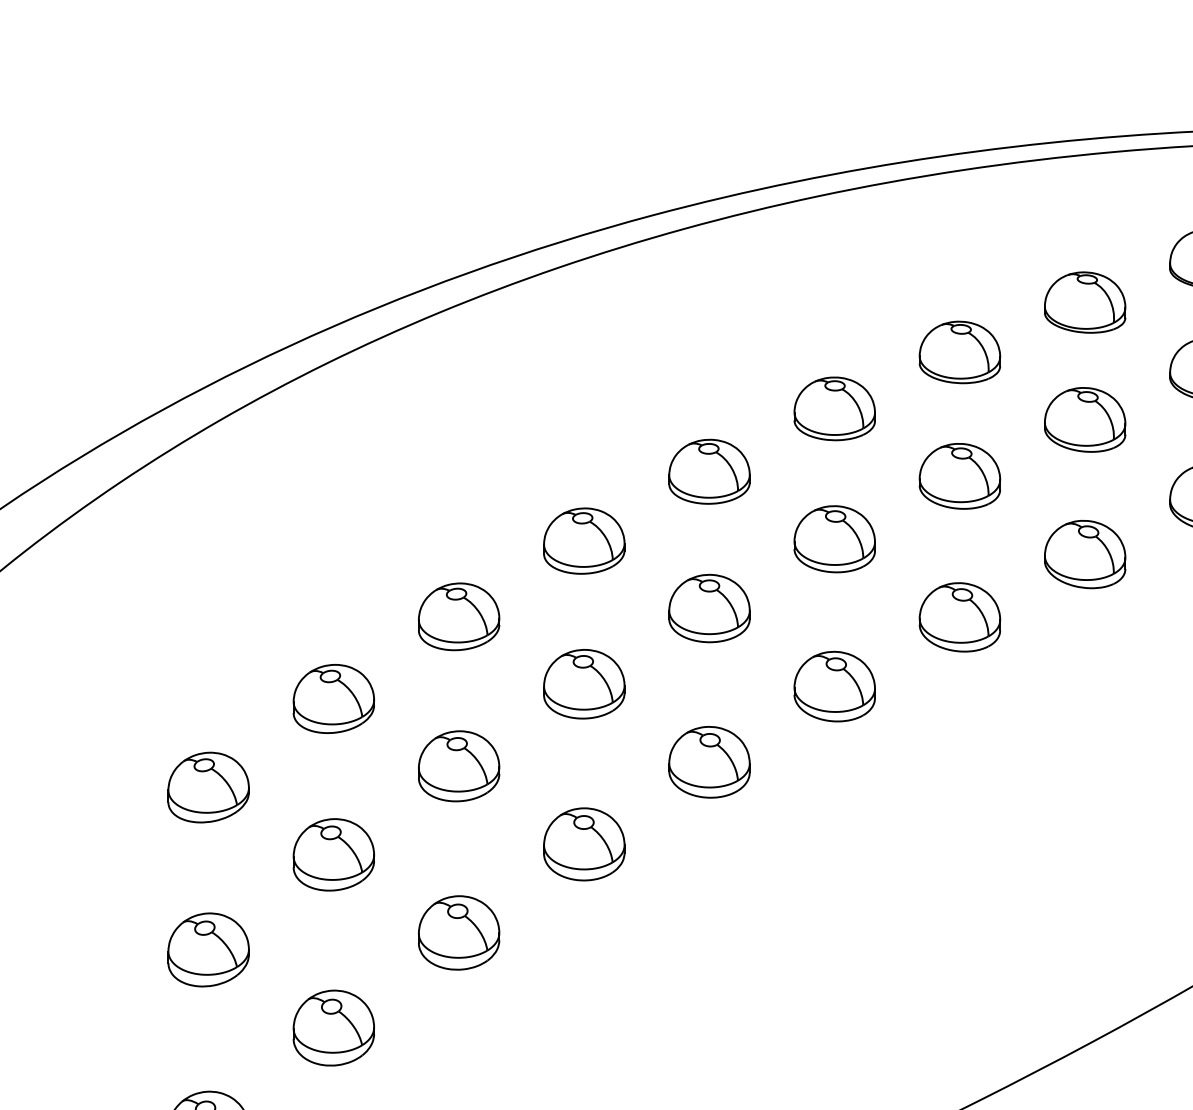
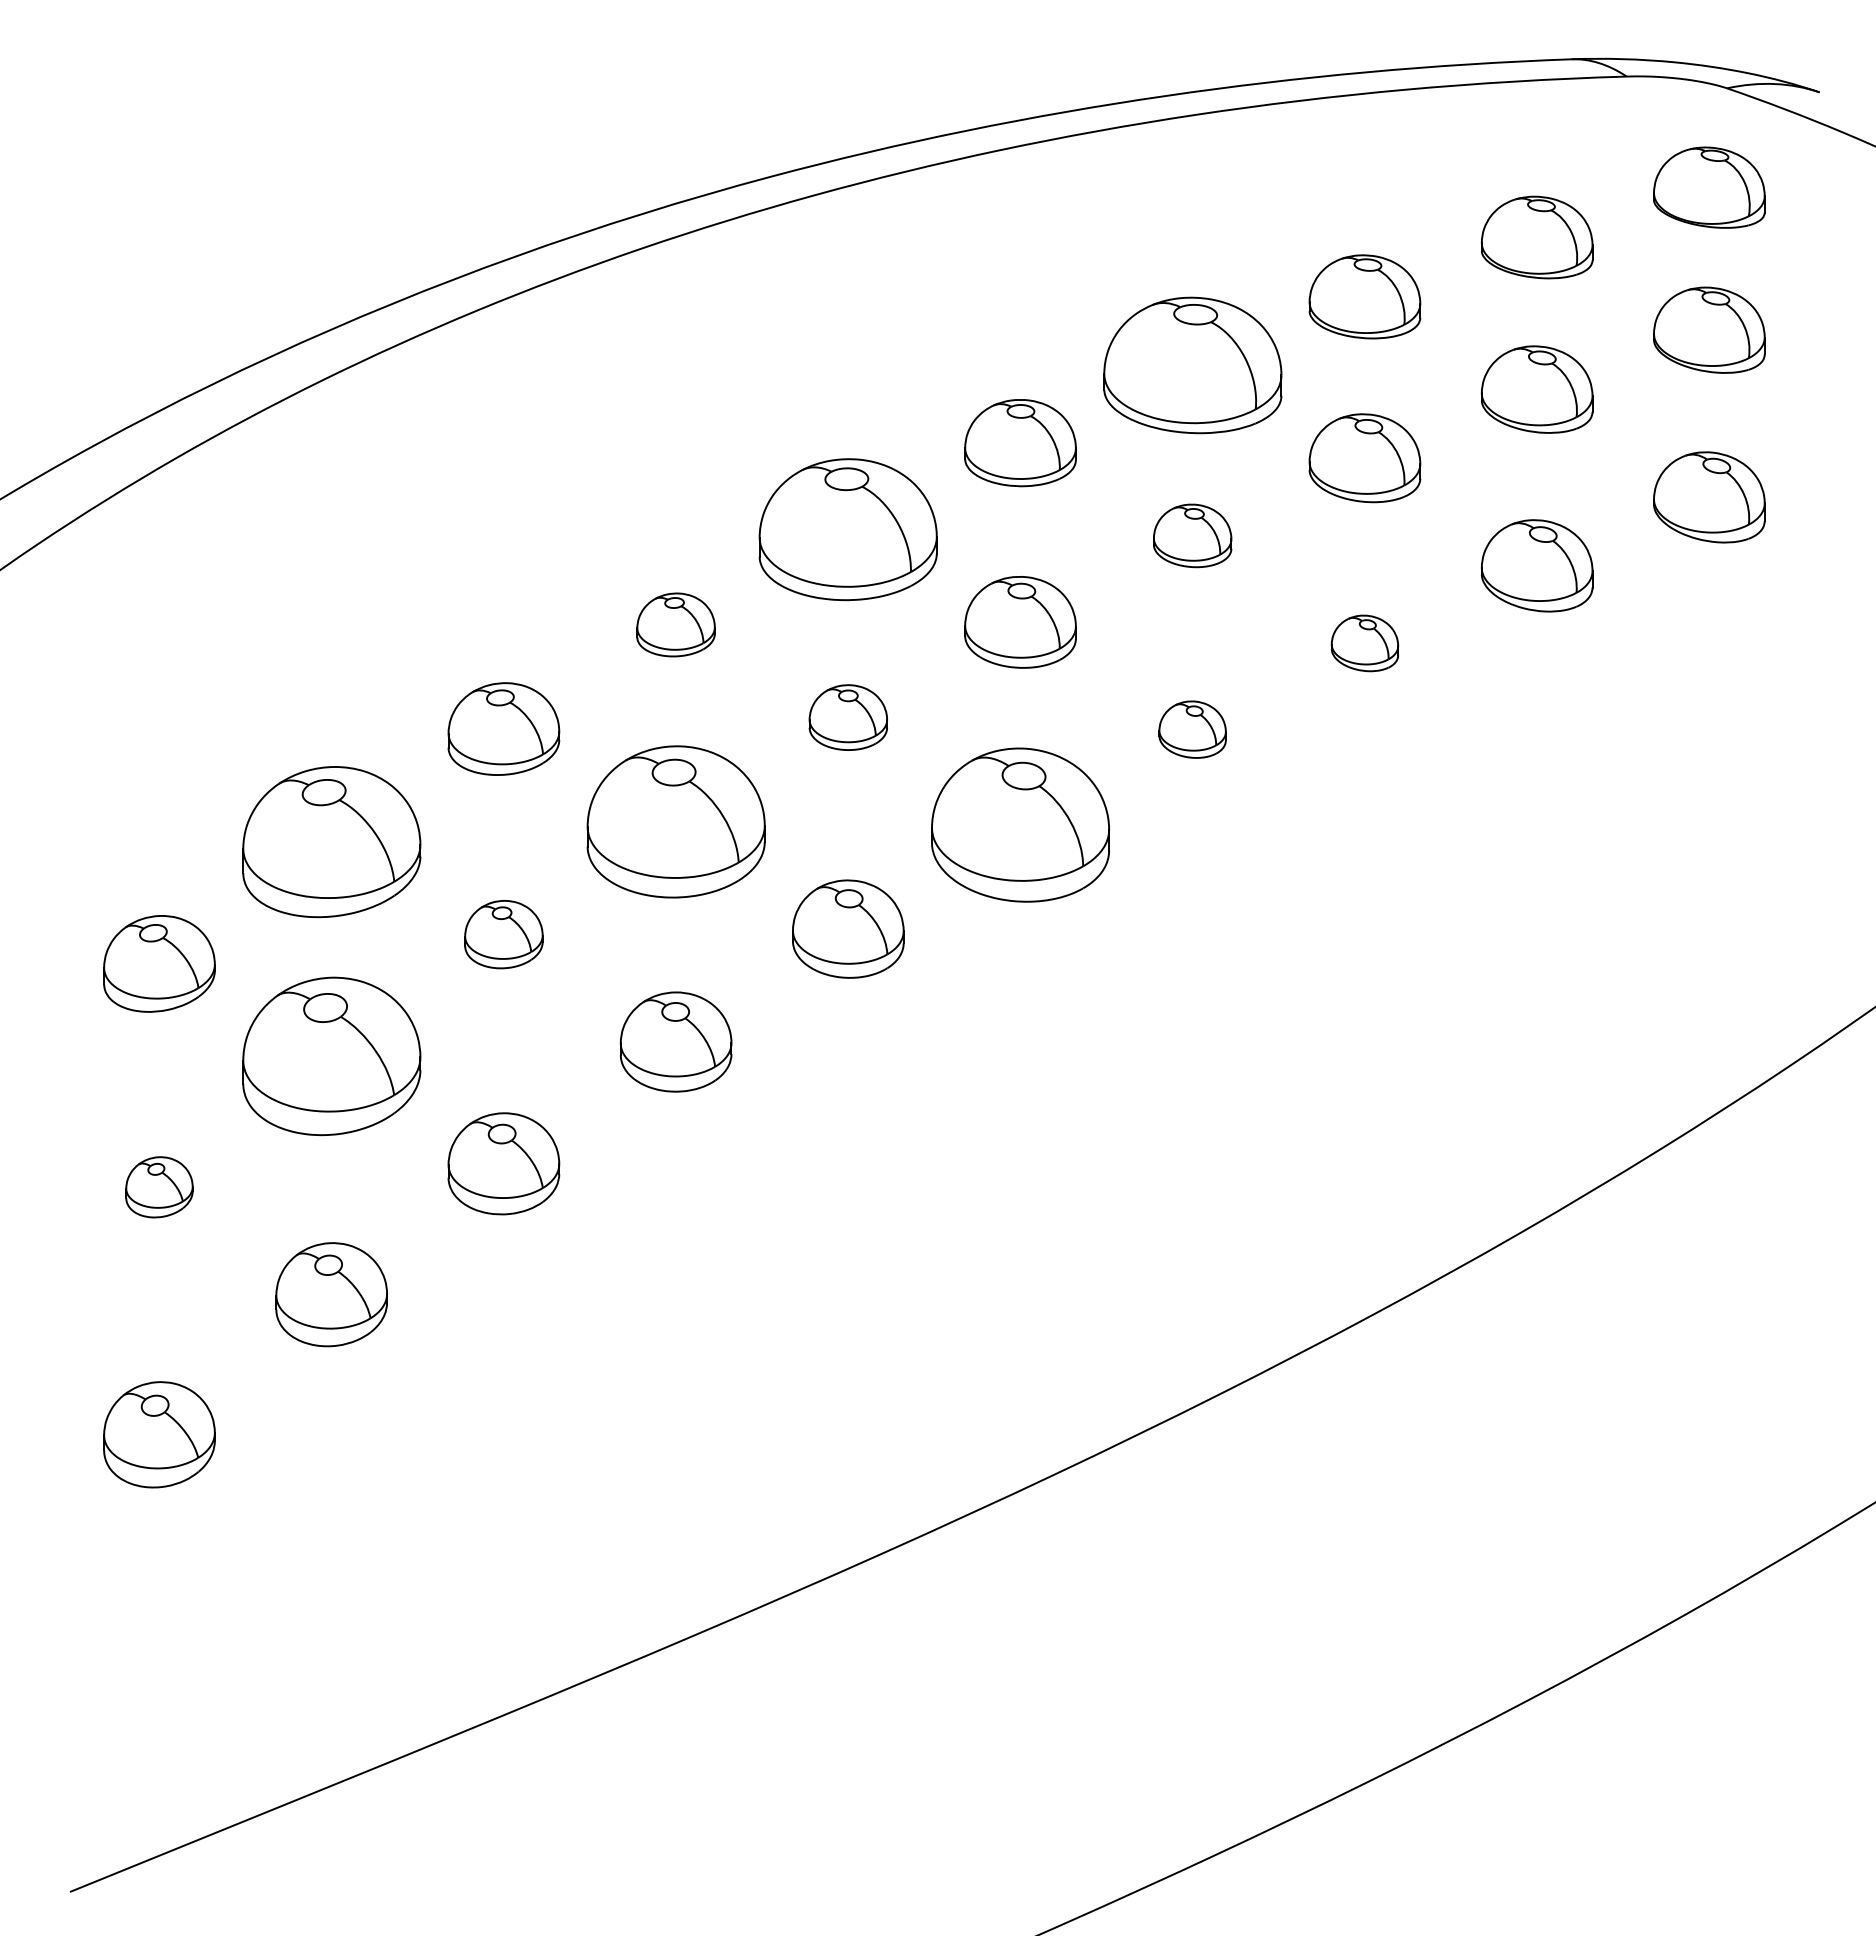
part: (959, 352) -> (1192, 365), size x1.6
part: (709, 471) -> (848, 529), size x1.6
part: (959, 476) -> (1192, 535), size x0.7
part: (583, 540) -> (675, 624), size x0.7
part: (1084, 554) -> (1364, 643), size x0.6
part: (709, 608) -> (848, 717), size x0.7
part: (959, 617) -> (1192, 729), size x0.6
part: (583, 684) -> (675, 821), size x1.6
part: (834, 686) -> (1020, 824), size x1.6
part: (333, 698) -> (331, 841), size x1.6
part: (458, 766) -> (503, 934), size x0.7
part: (333, 854) -> (331, 1056), size x1.6
part: (208, 950) -> (159, 1187), size x0.6

